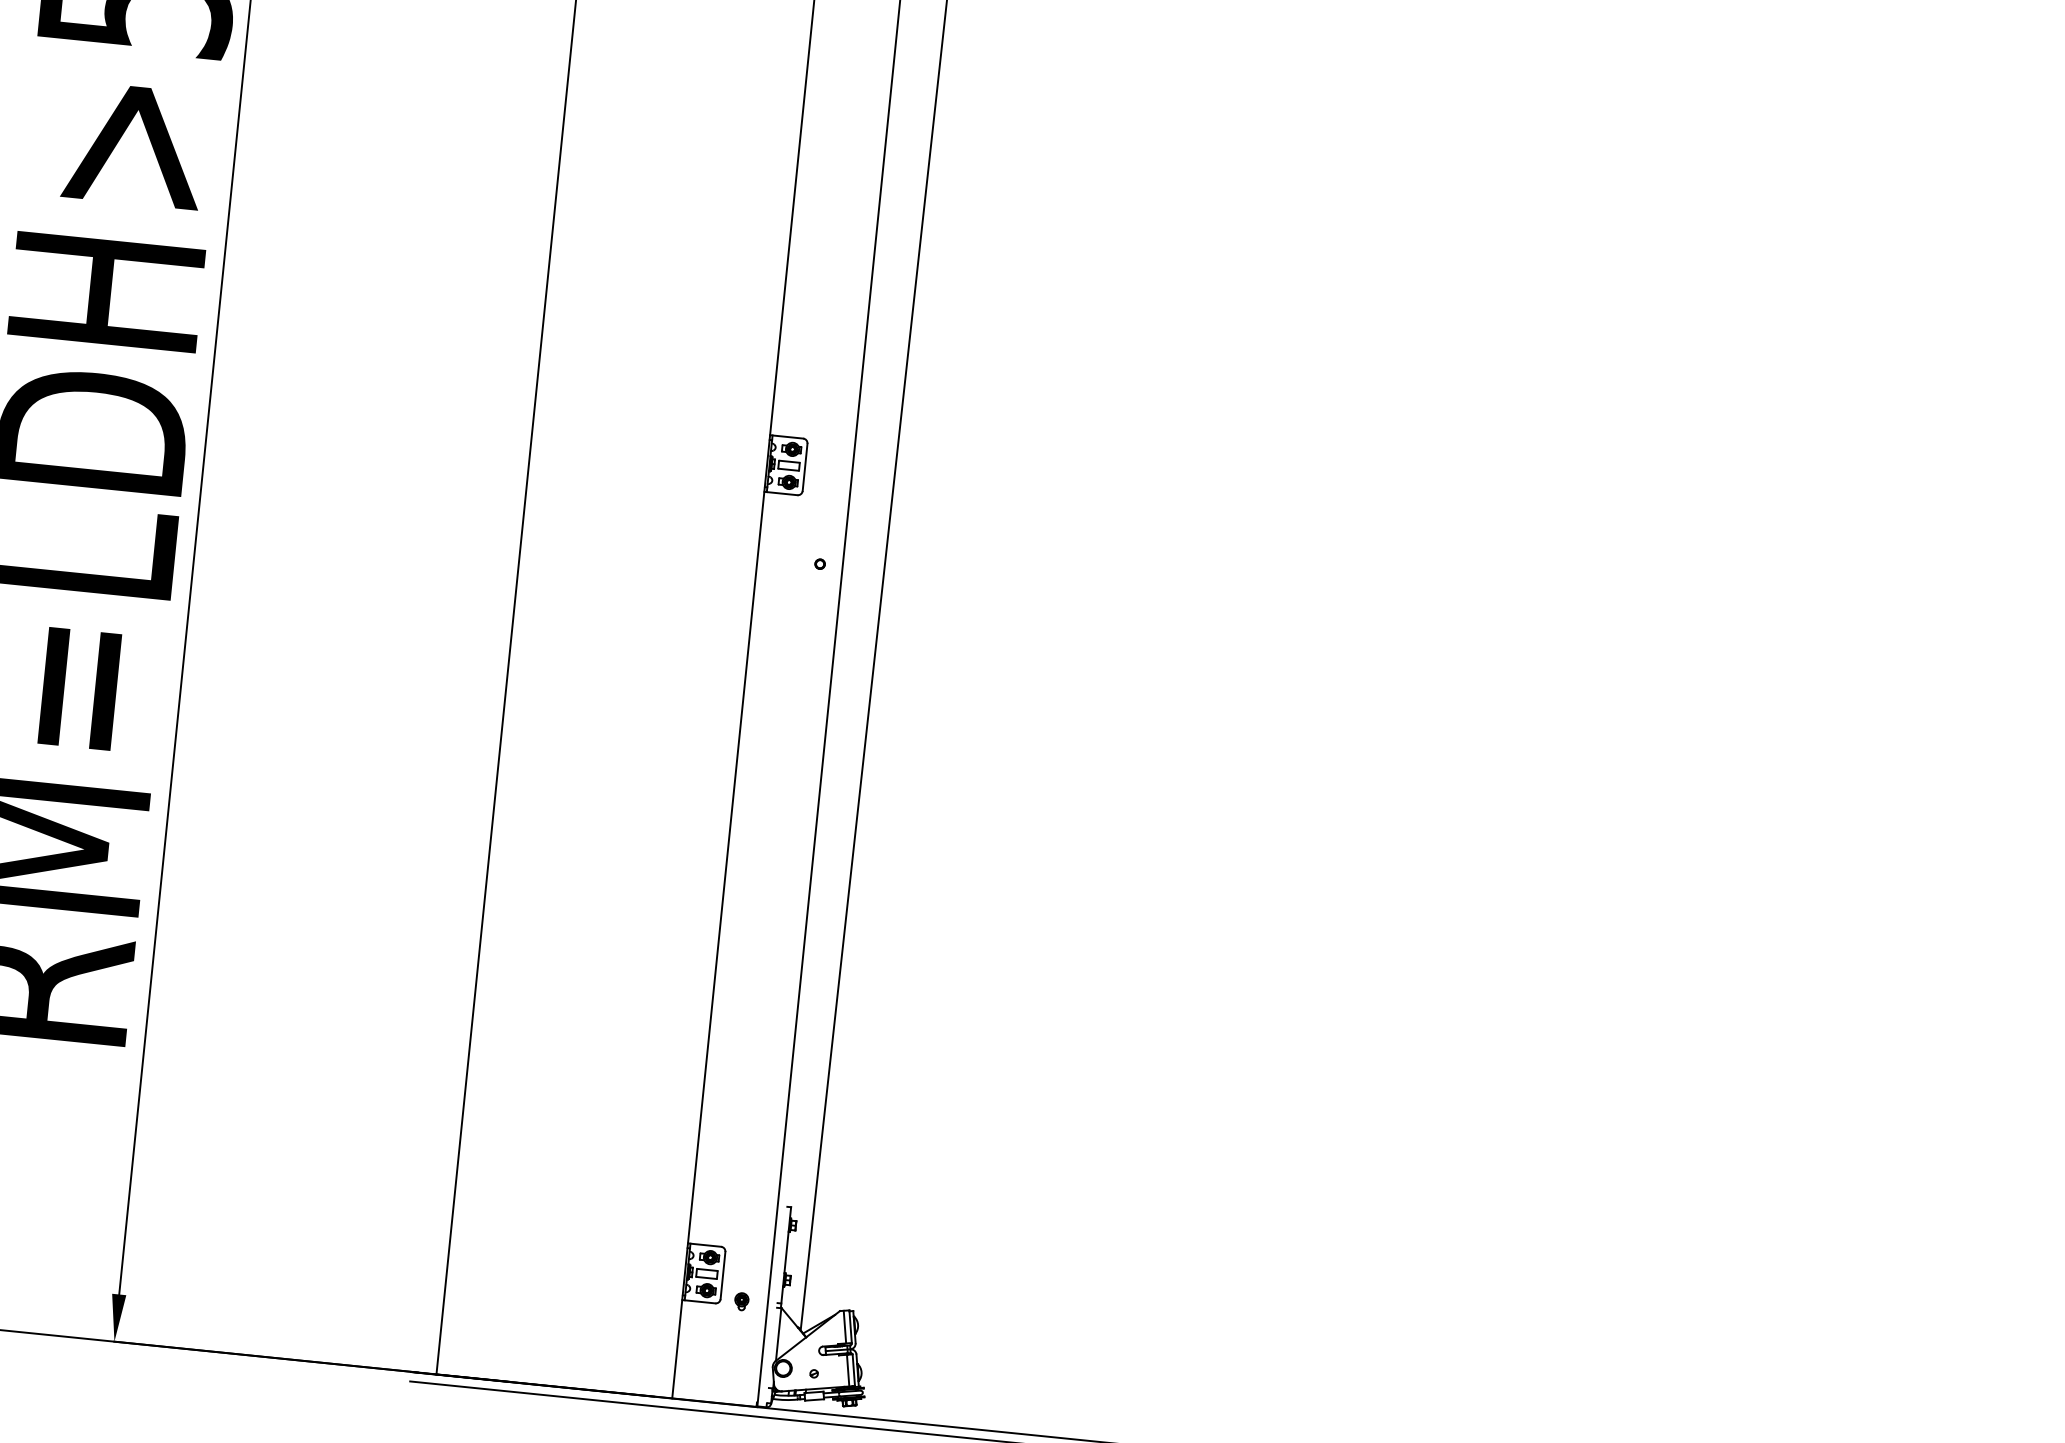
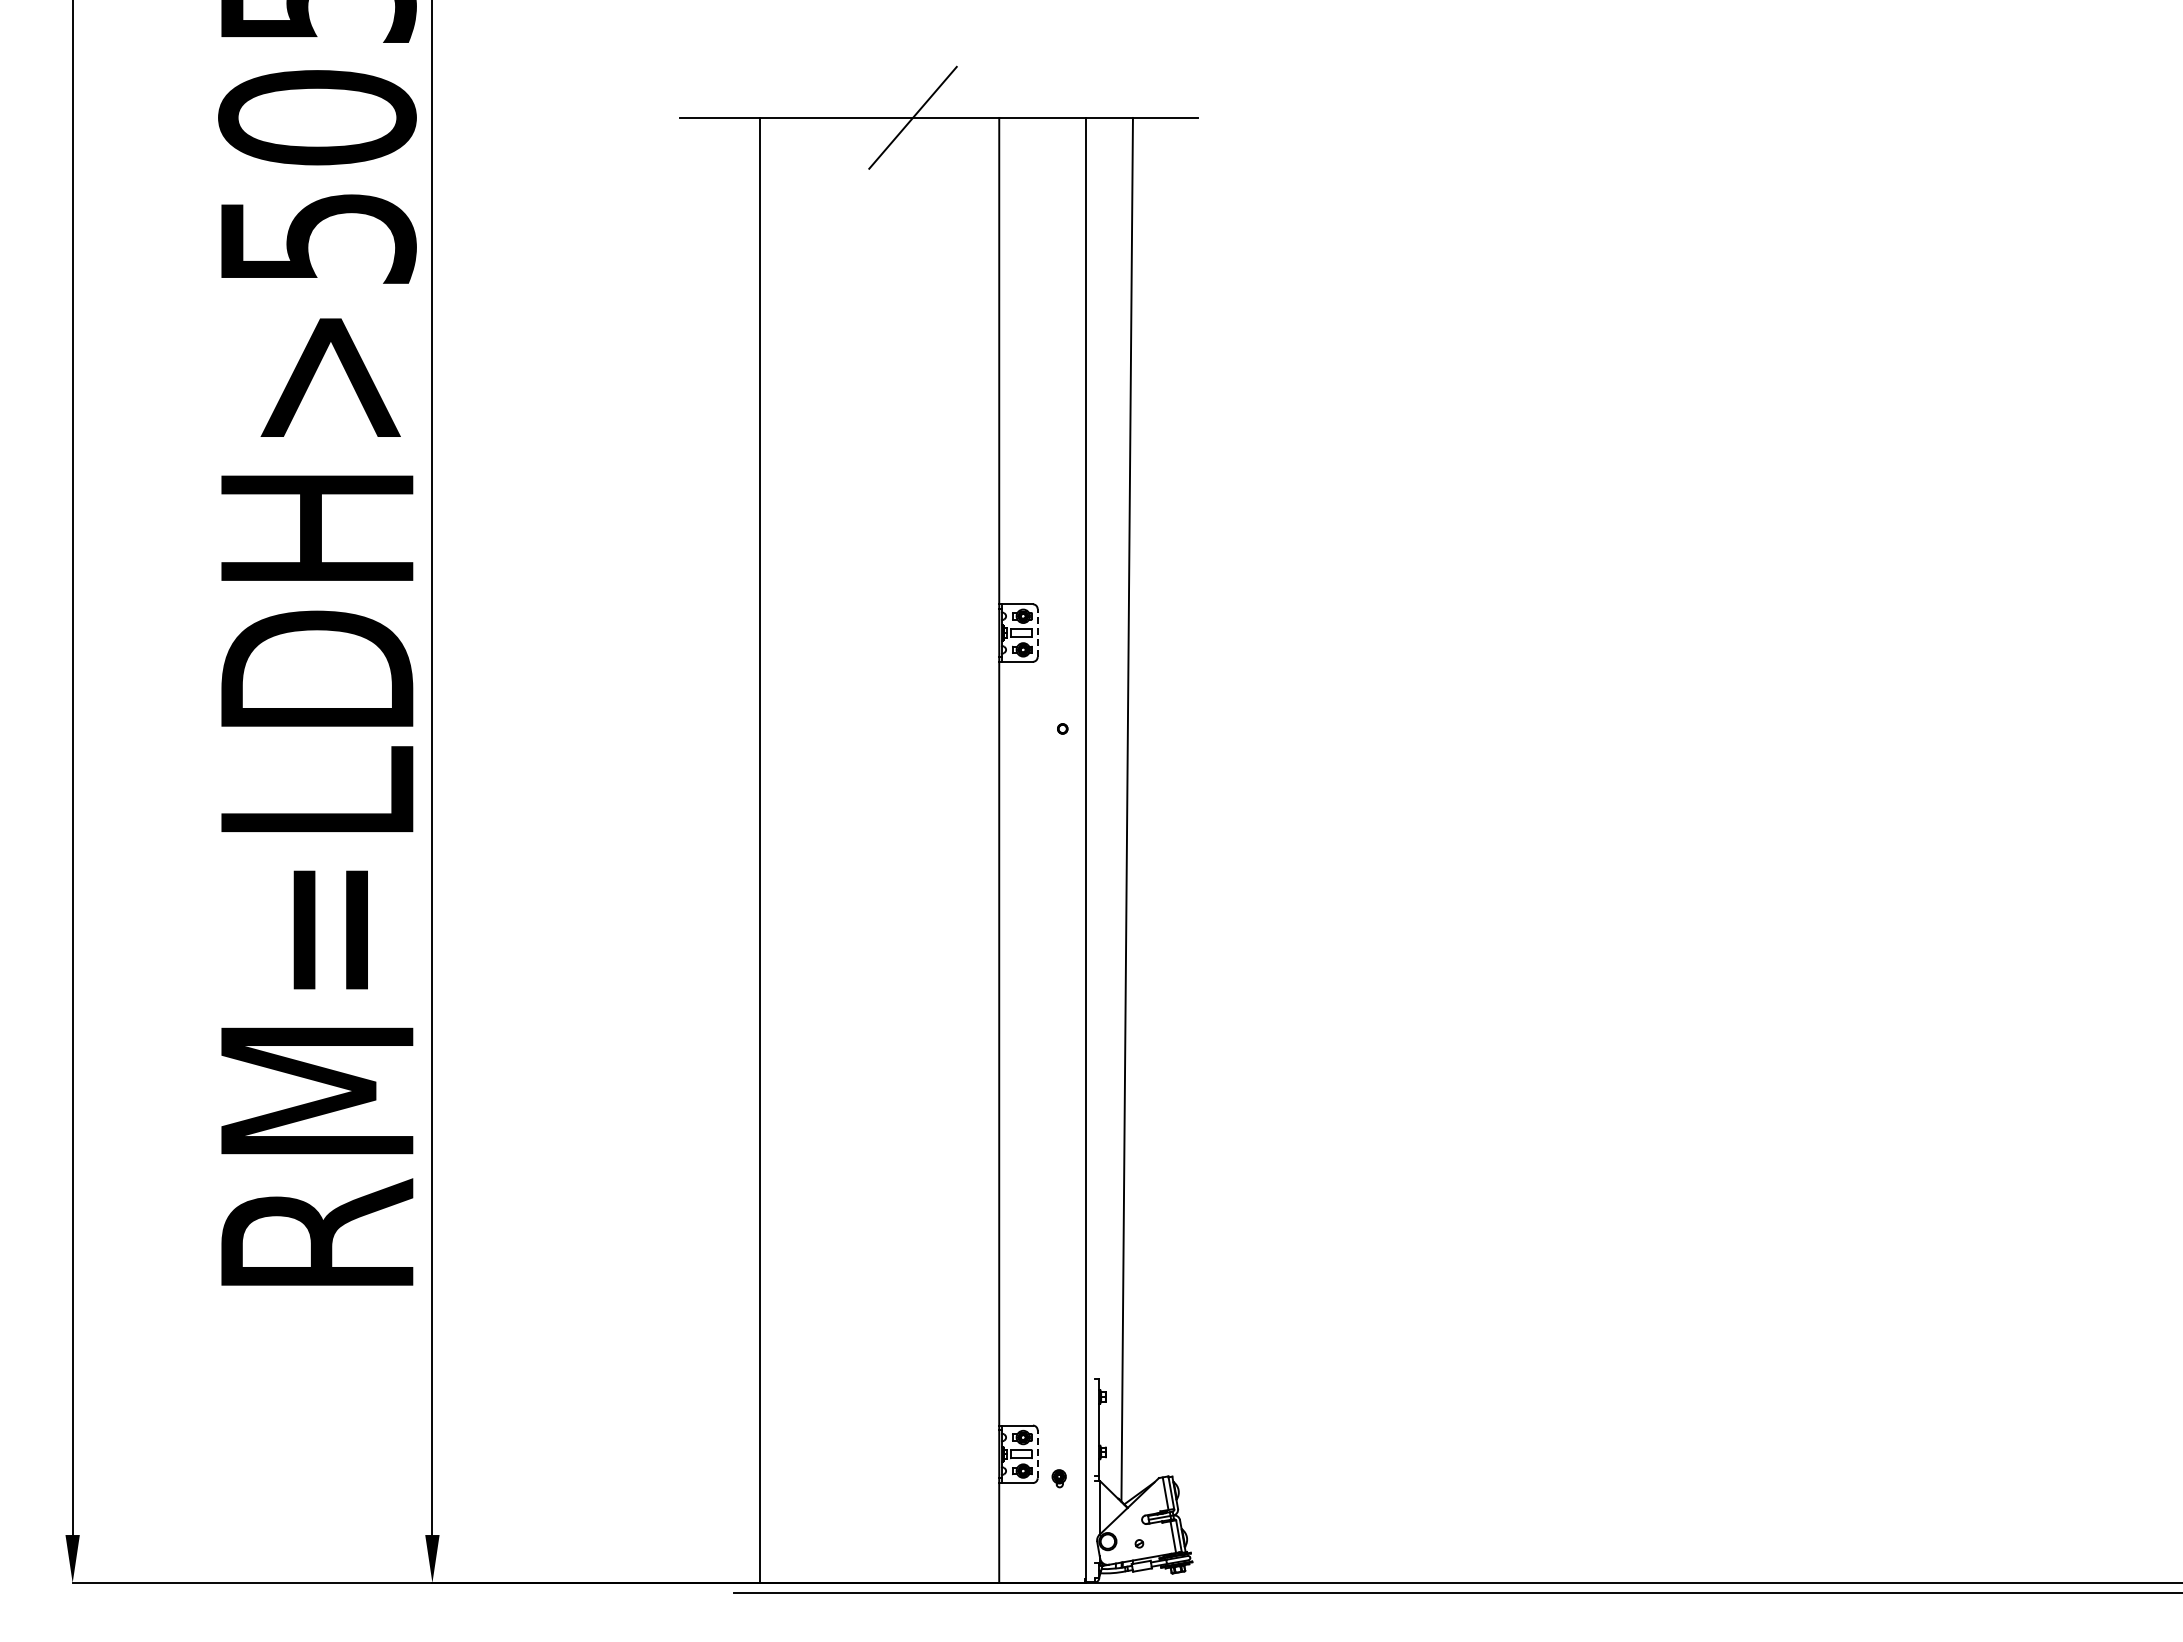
line: (804, 467) -> (1037, 633), solid -> dashed
line: (722, 1275) -> (1037, 1454), solid -> dashed

